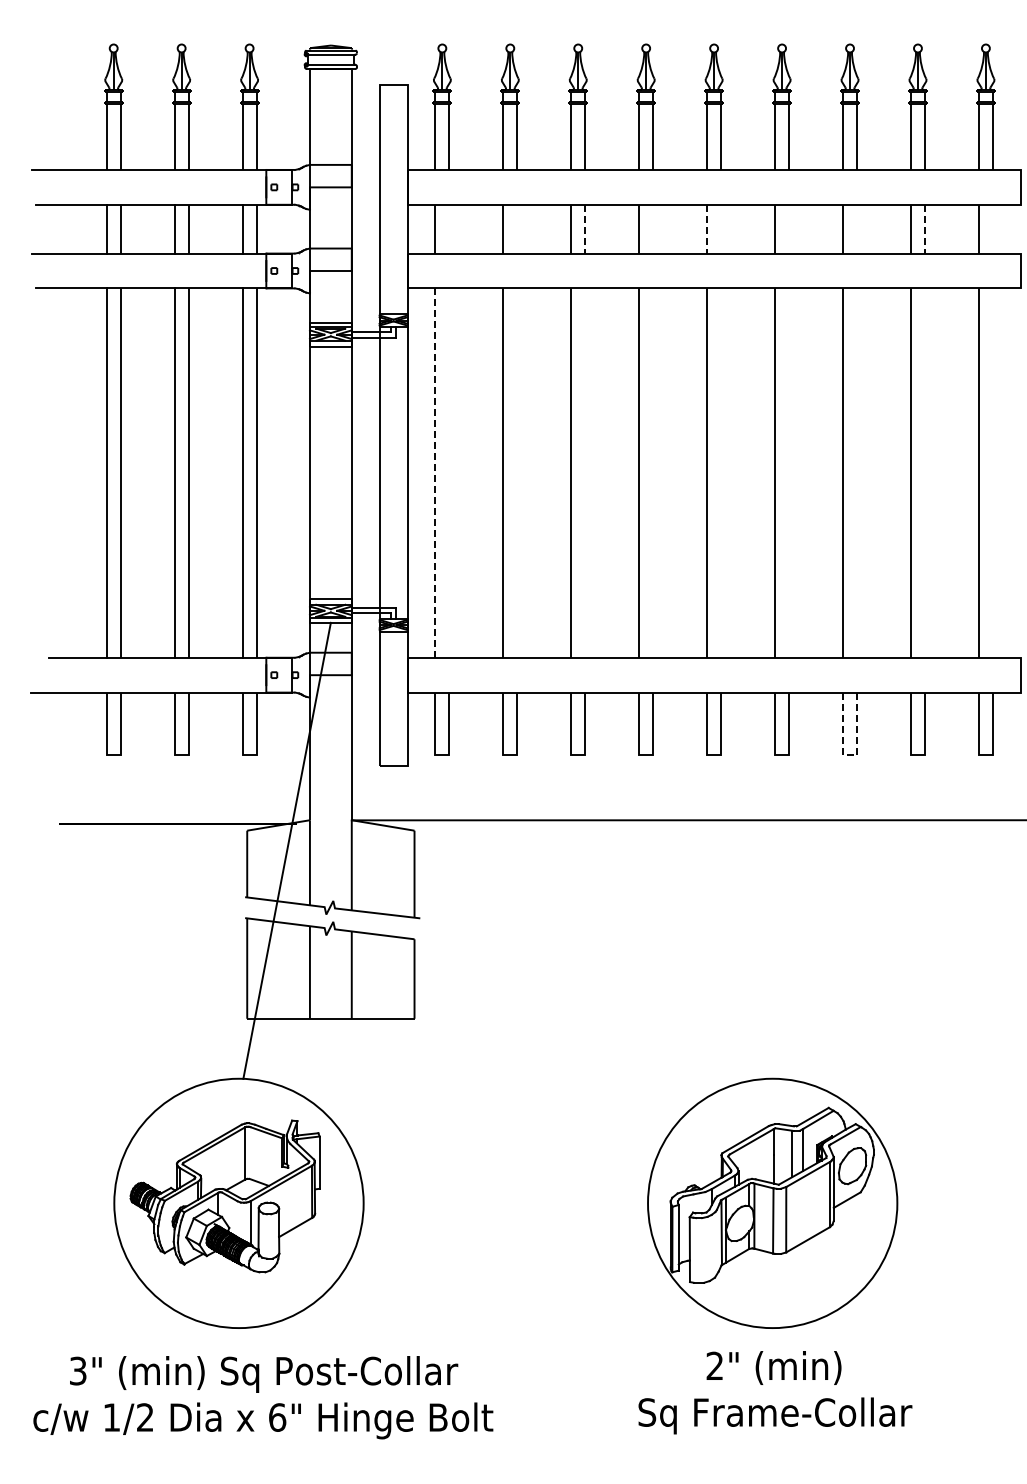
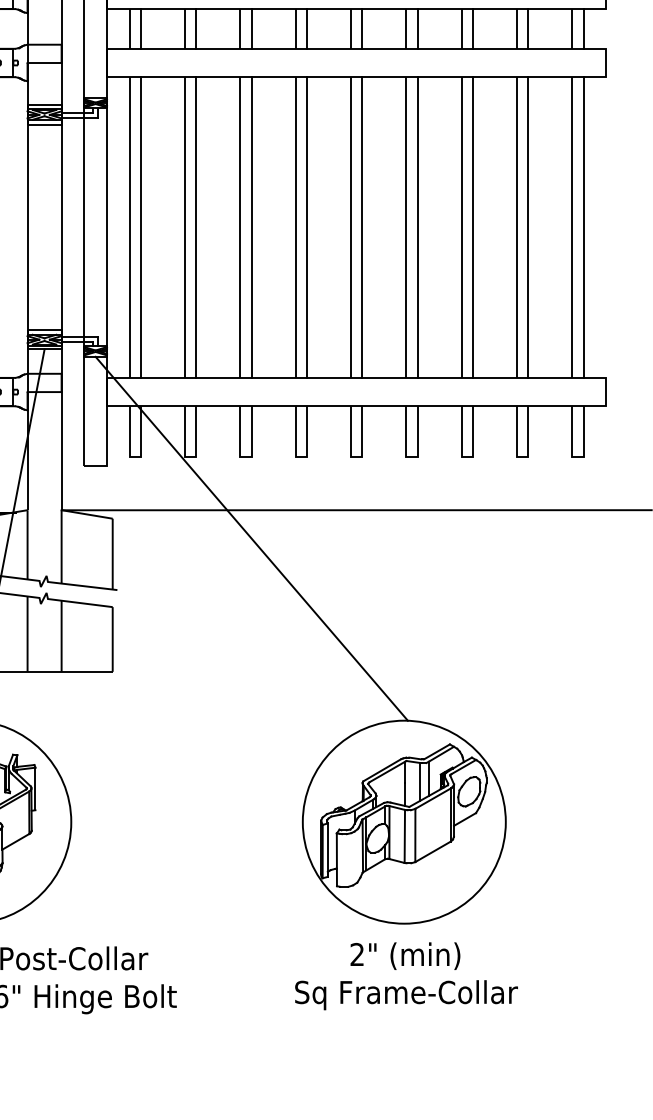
line: (449, 228) -> (141, 28), added
line: (517, 228) -> (196, 28), added
line: (653, 228) -> (307, 28), added
line: (721, 228) -> (362, 28), added
line: (789, 228) -> (418, 28), added
line: (857, 228) -> (473, 28), added
line: (992, 228) -> (583, 28), added
line: (585, 229) -> (251, 29), dashed -> solid
line: (707, 229) -> (351, 29), dashed -> solid
line: (924, 229) -> (527, 29), dashed -> solid
line: (449, 472) -> (141, 227), added
line: (517, 472) -> (196, 227), added
line: (585, 472) -> (251, 227), added
line: (653, 472) -> (307, 227), added
line: (721, 472) -> (362, 227), added
line: (789, 472) -> (418, 227), added
line: (857, 472) -> (473, 227), added
line: (924, 472) -> (527, 227), added
line: (992, 472) -> (583, 227), added
line: (435, 473) -> (129, 227), dashed -> solid
line: (850, 755) -> (467, 457), dashed -> solid
line: (585, 854) -> (251, 538), added

